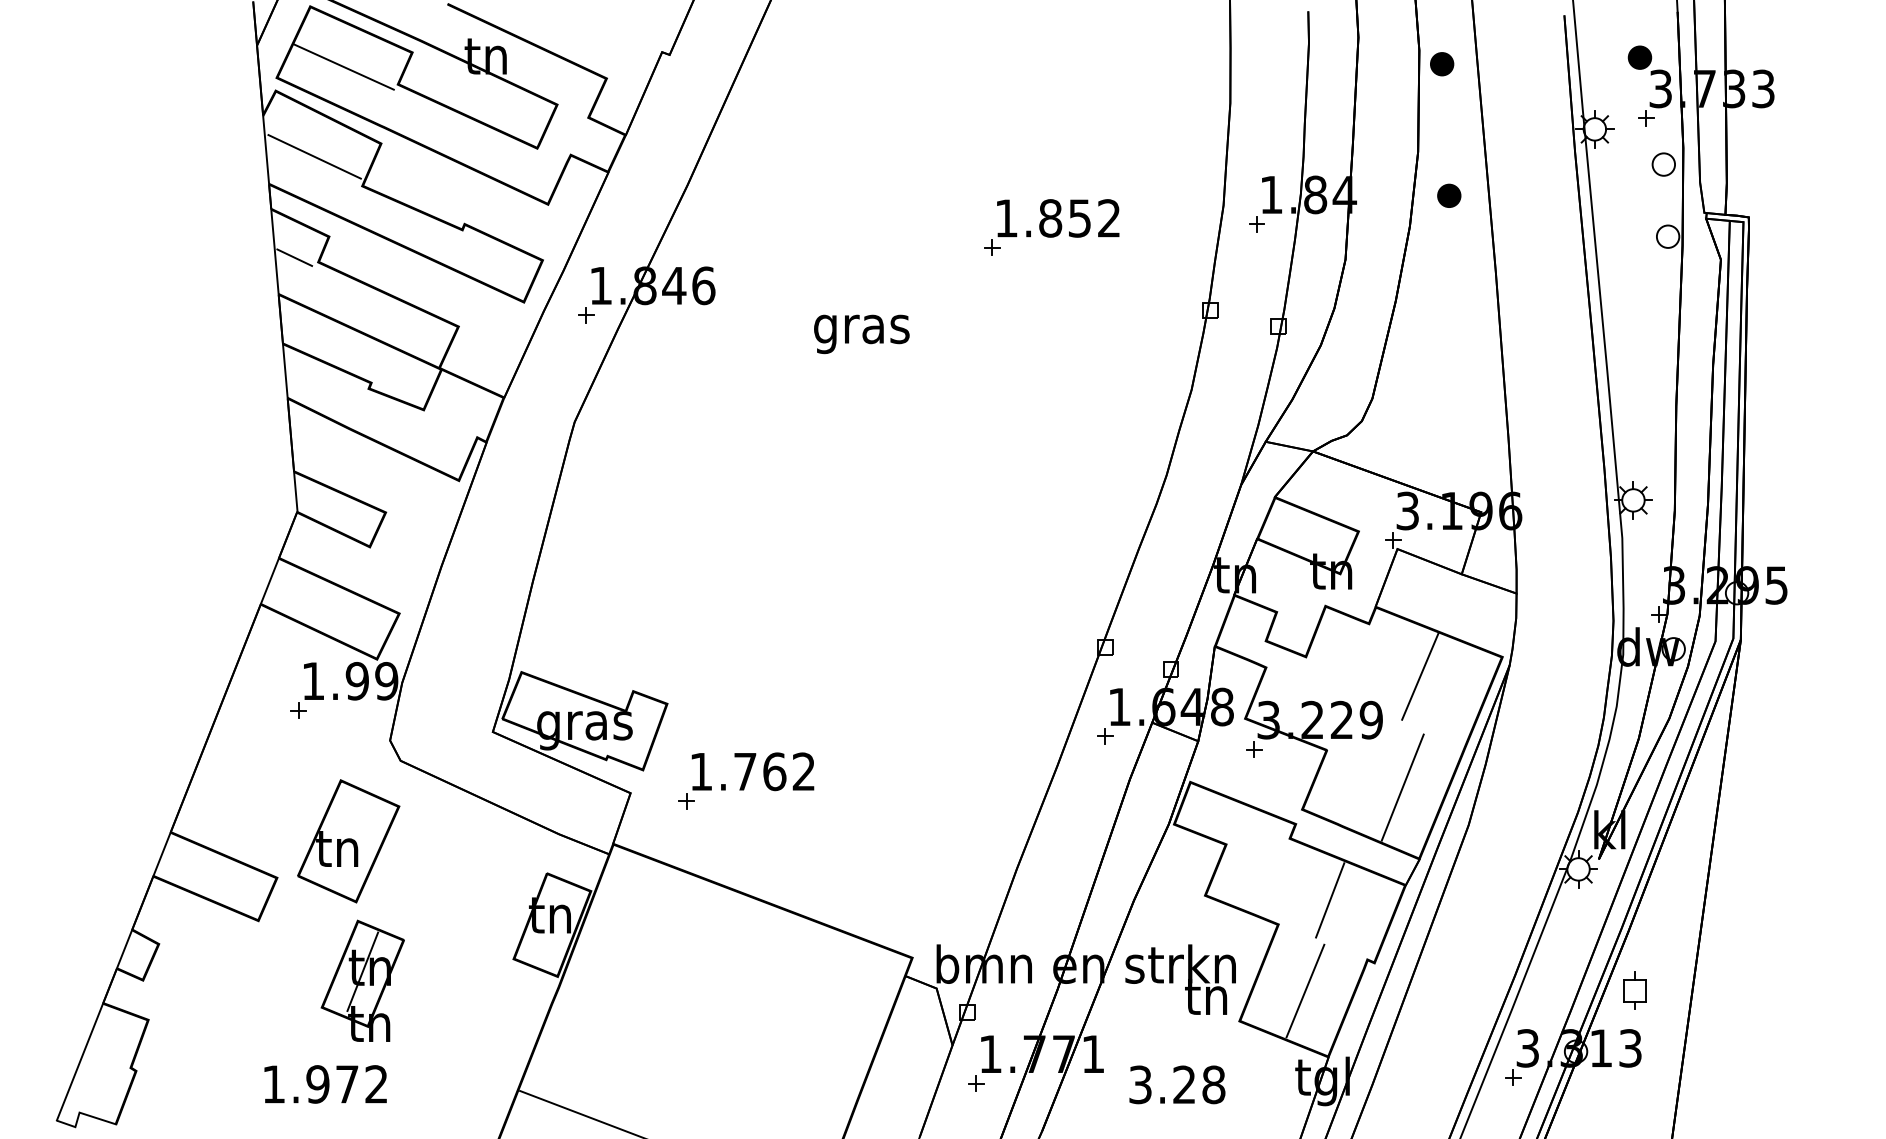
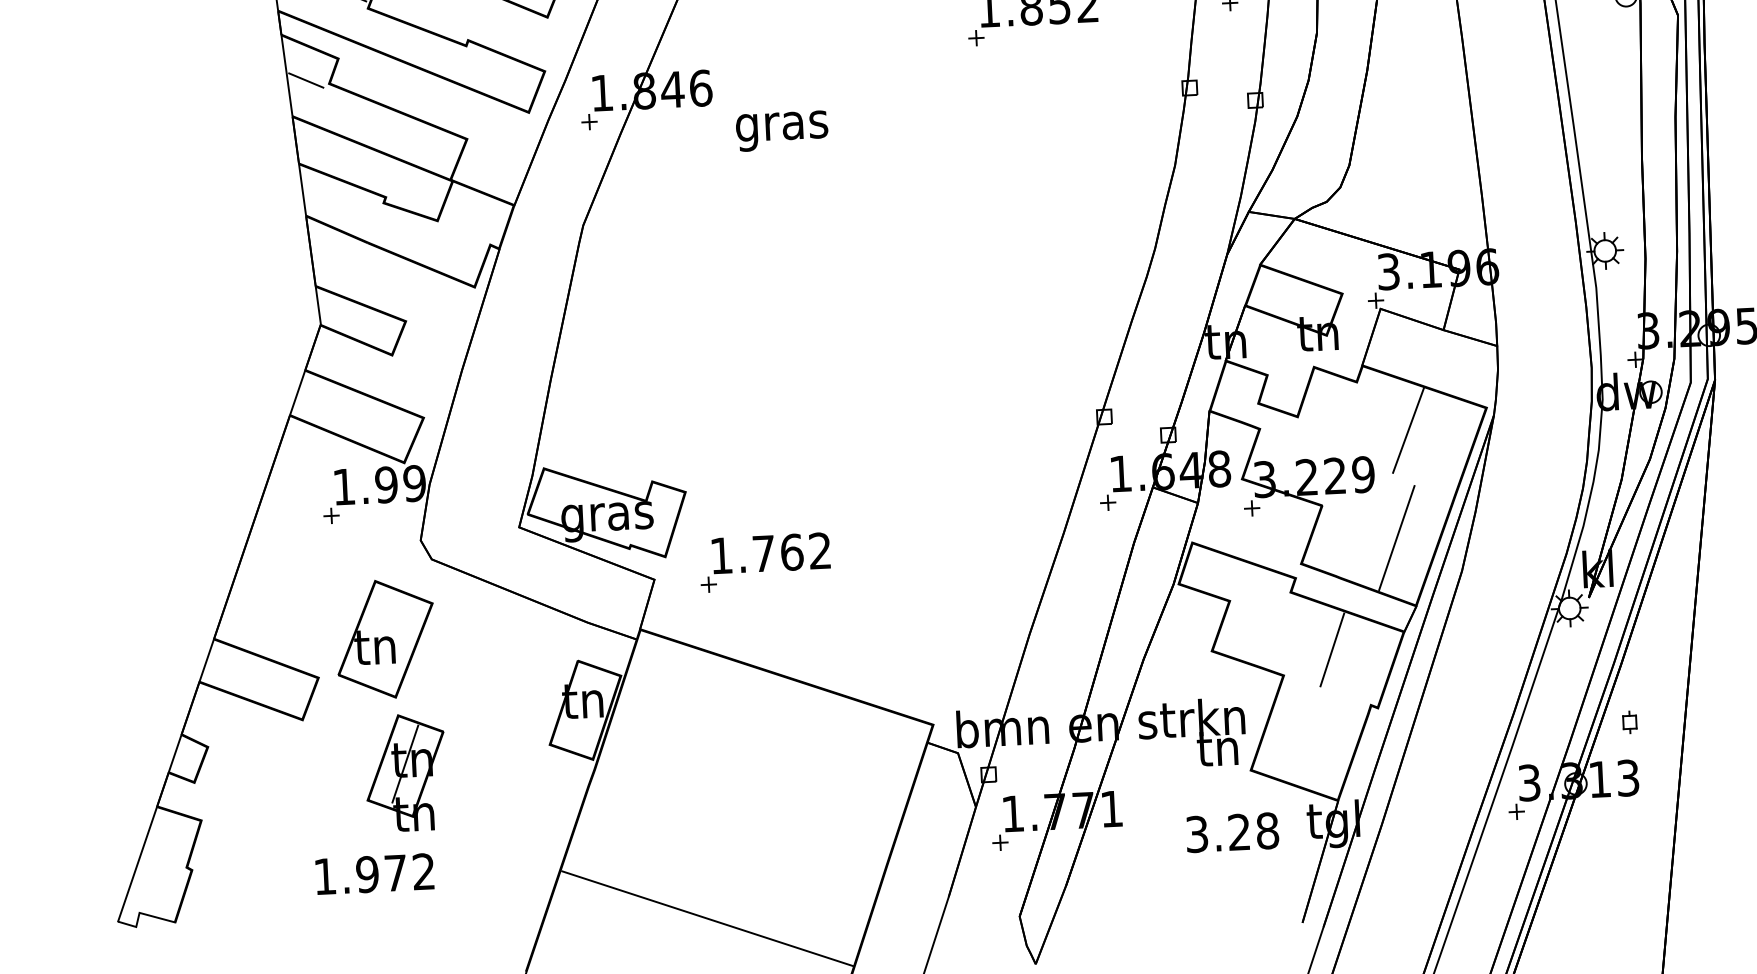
text: (861, 334) -> (781, 131), moved
line: (1305, 990) -> (1312, 737), removed
part: (1634, 990) -> (1629, 722), size x0.6
text: (1177, 1084) -> (1232, 832), moved

